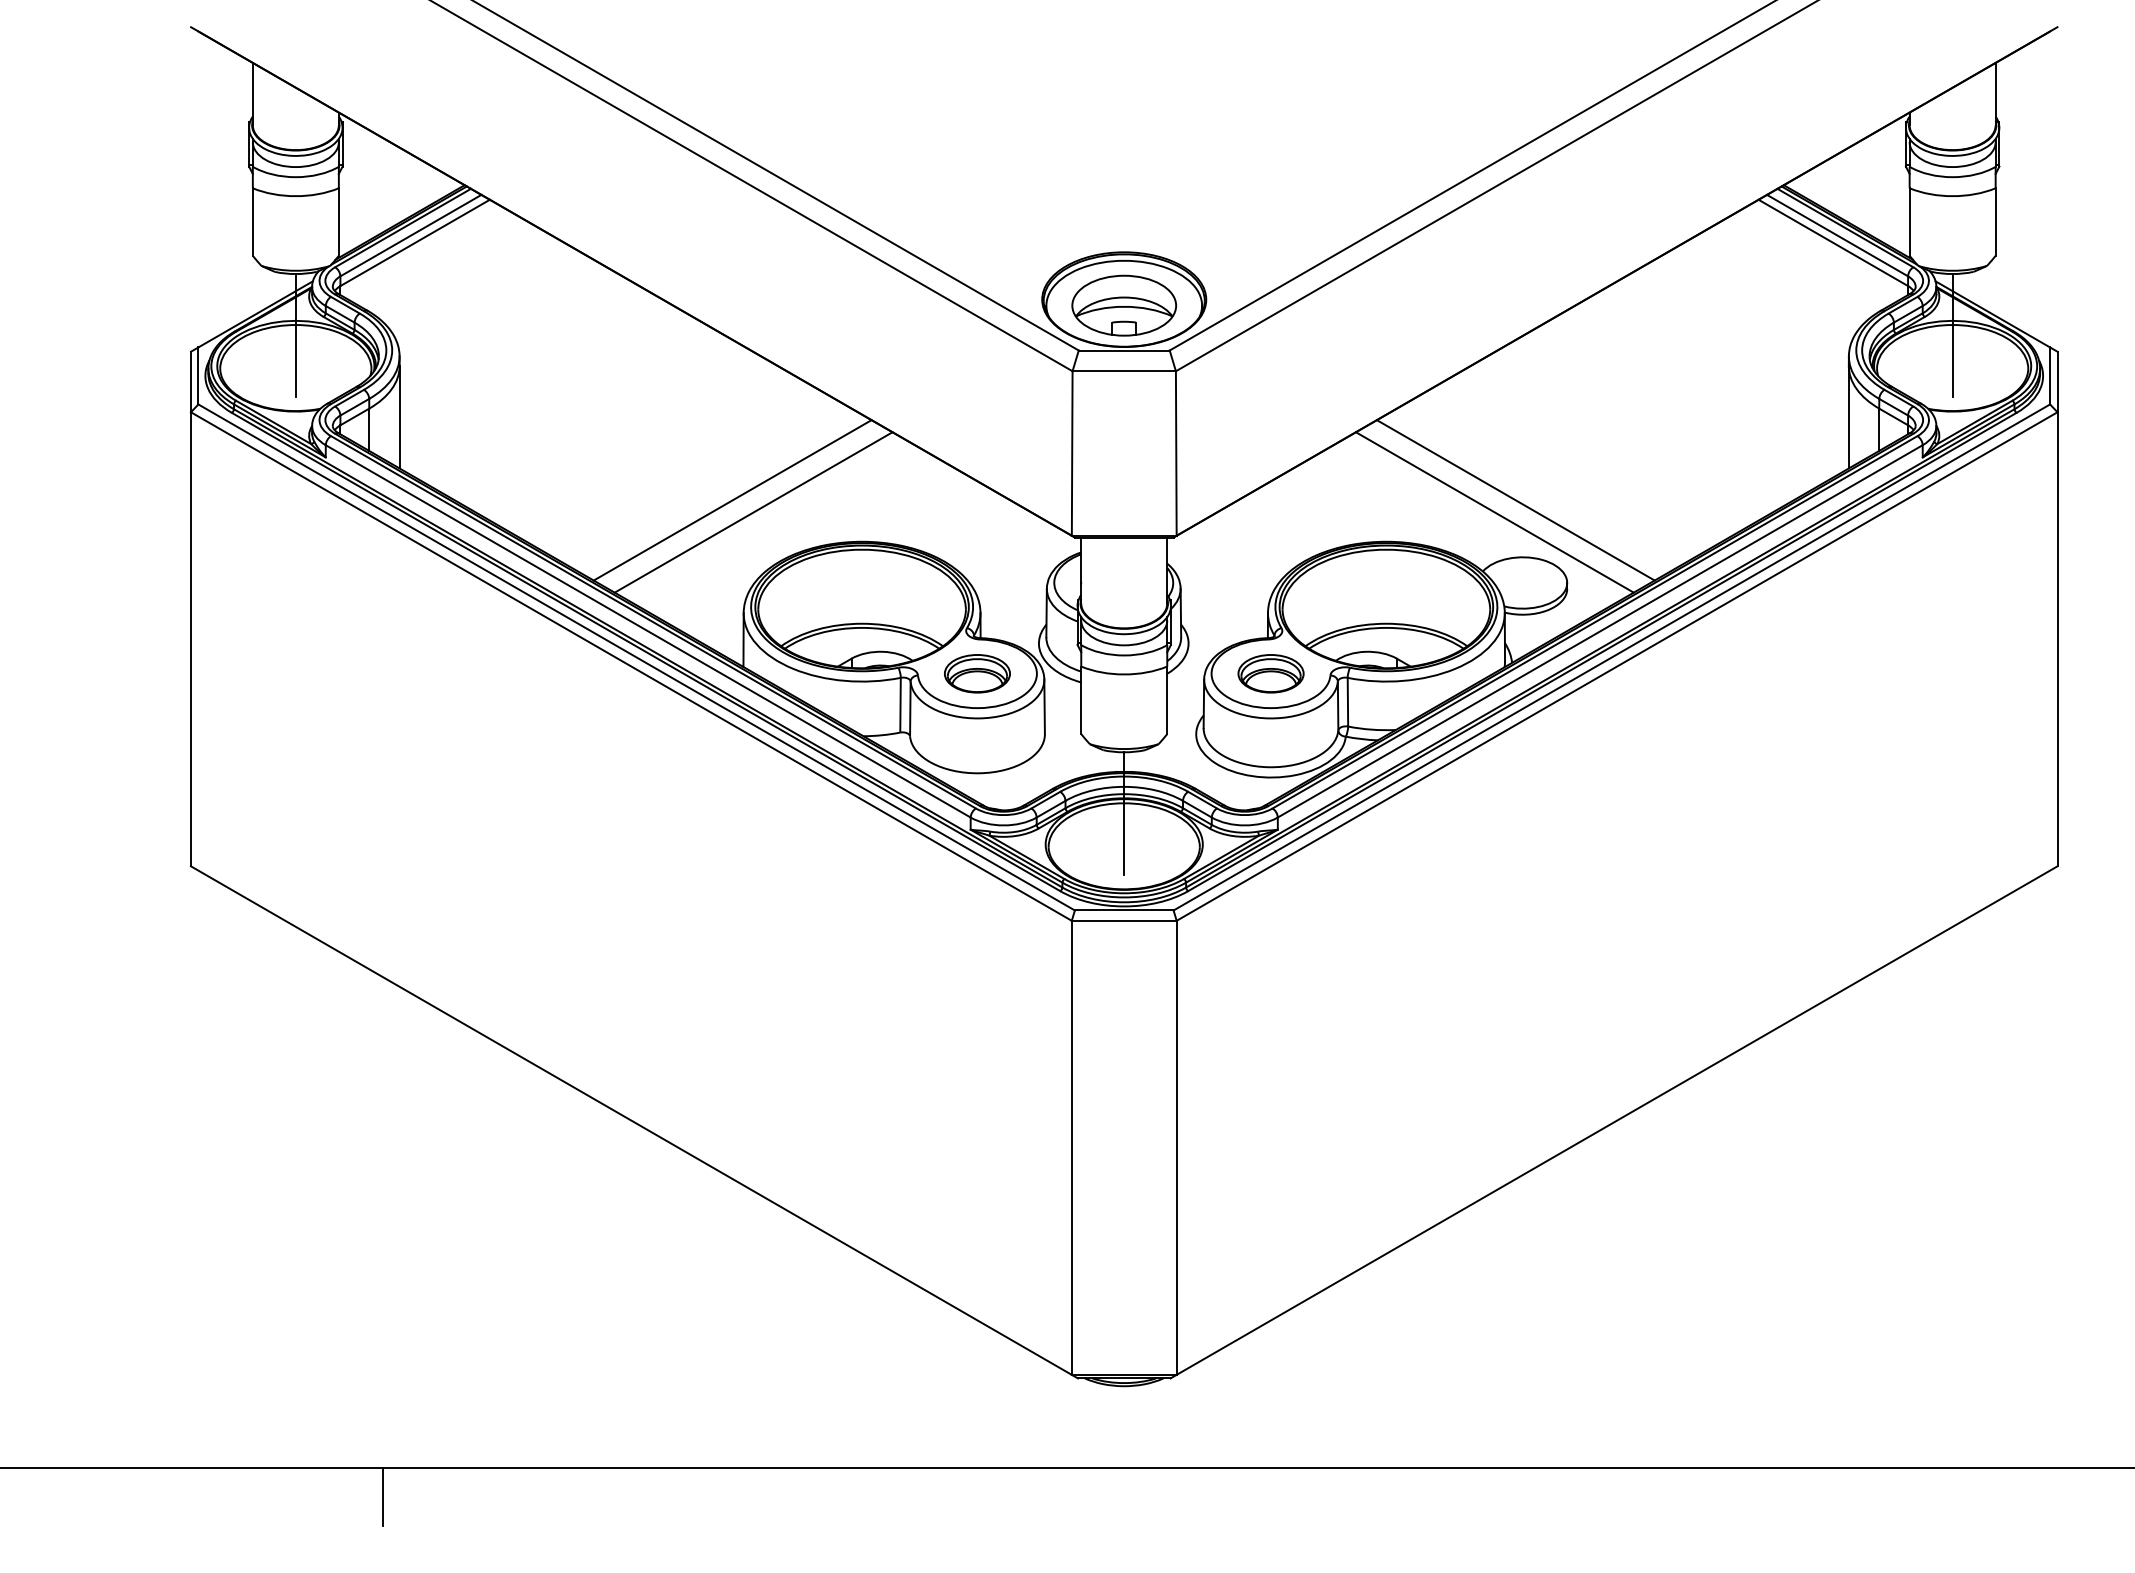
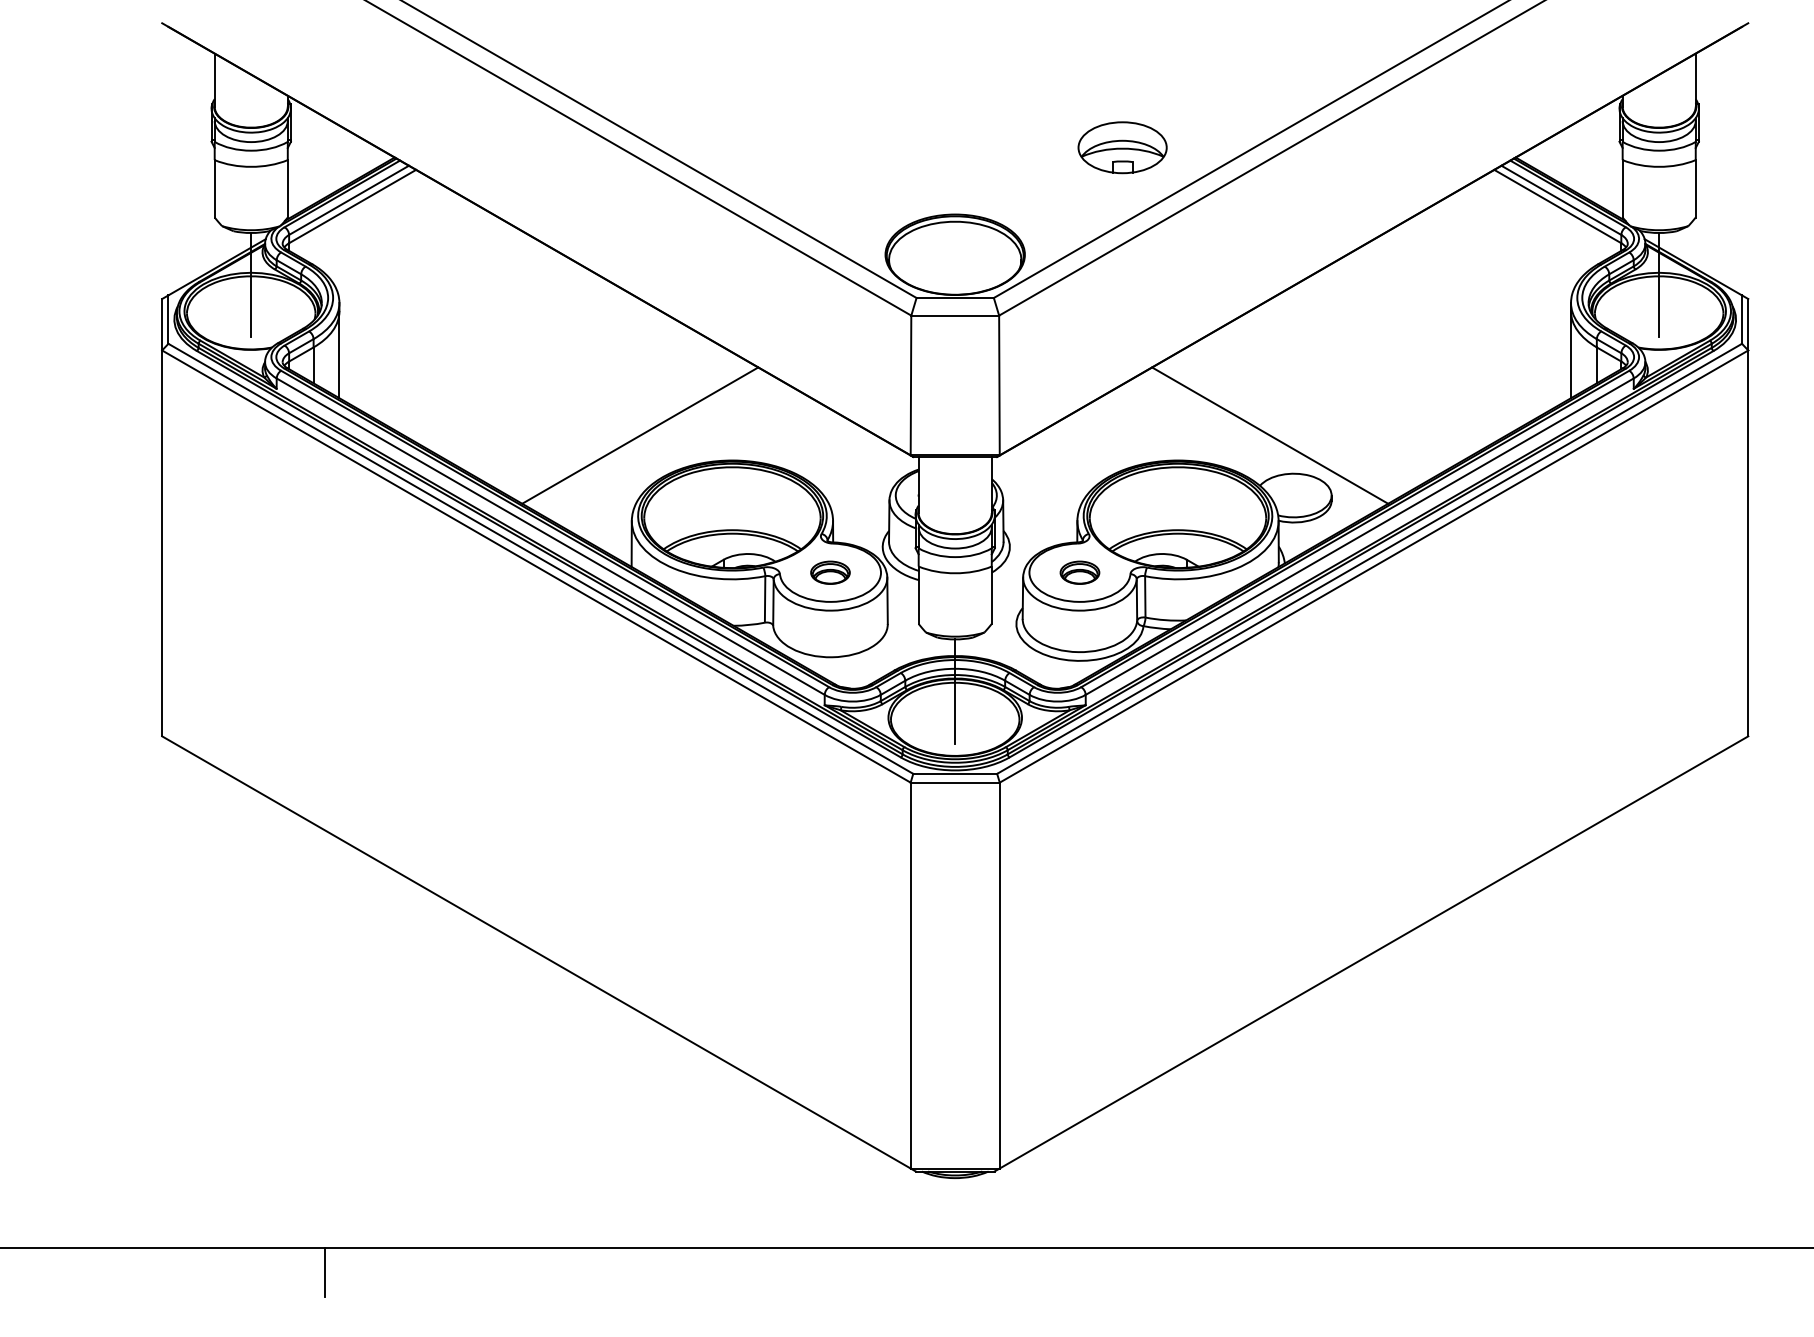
part: (1123, 305) -> (1121, 147), moved
line: (732, 500) -> (622, 425), removed
line: (1515, 500) -> (1287, 425), removed
part: (977, 673) -> (830, 572), size x0.7
part: (1270, 673) -> (1079, 572), size x0.7

